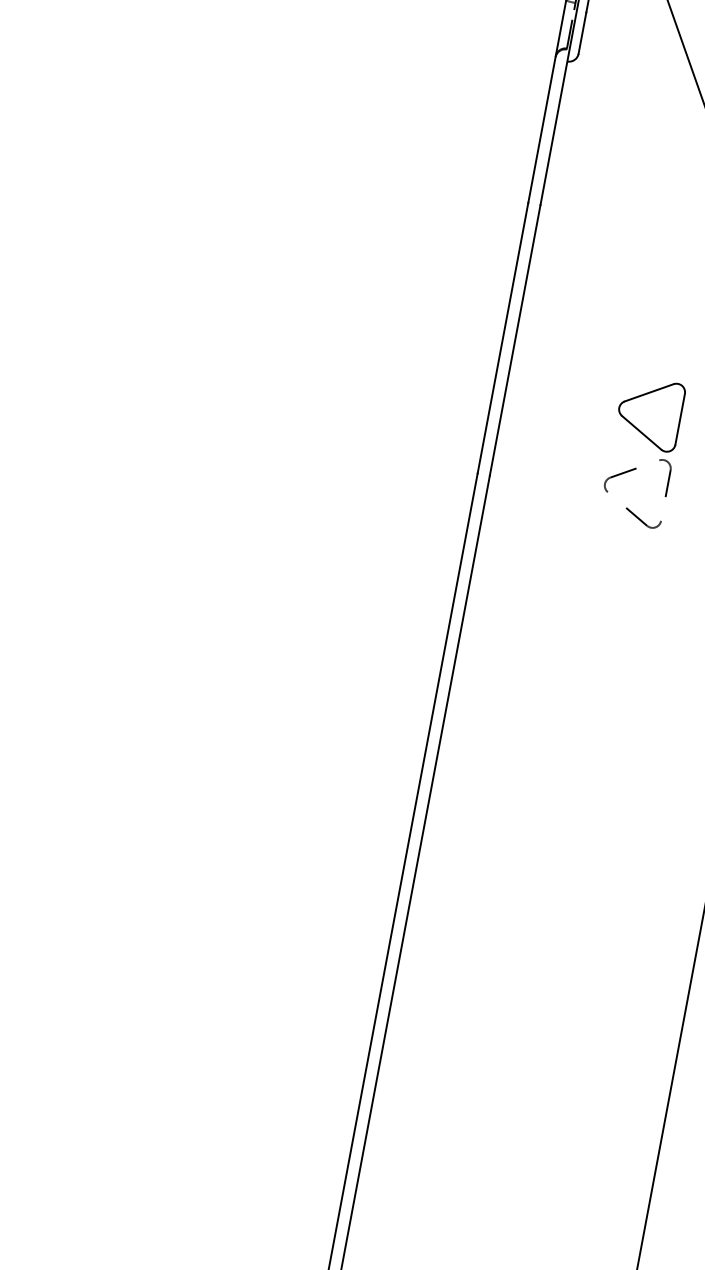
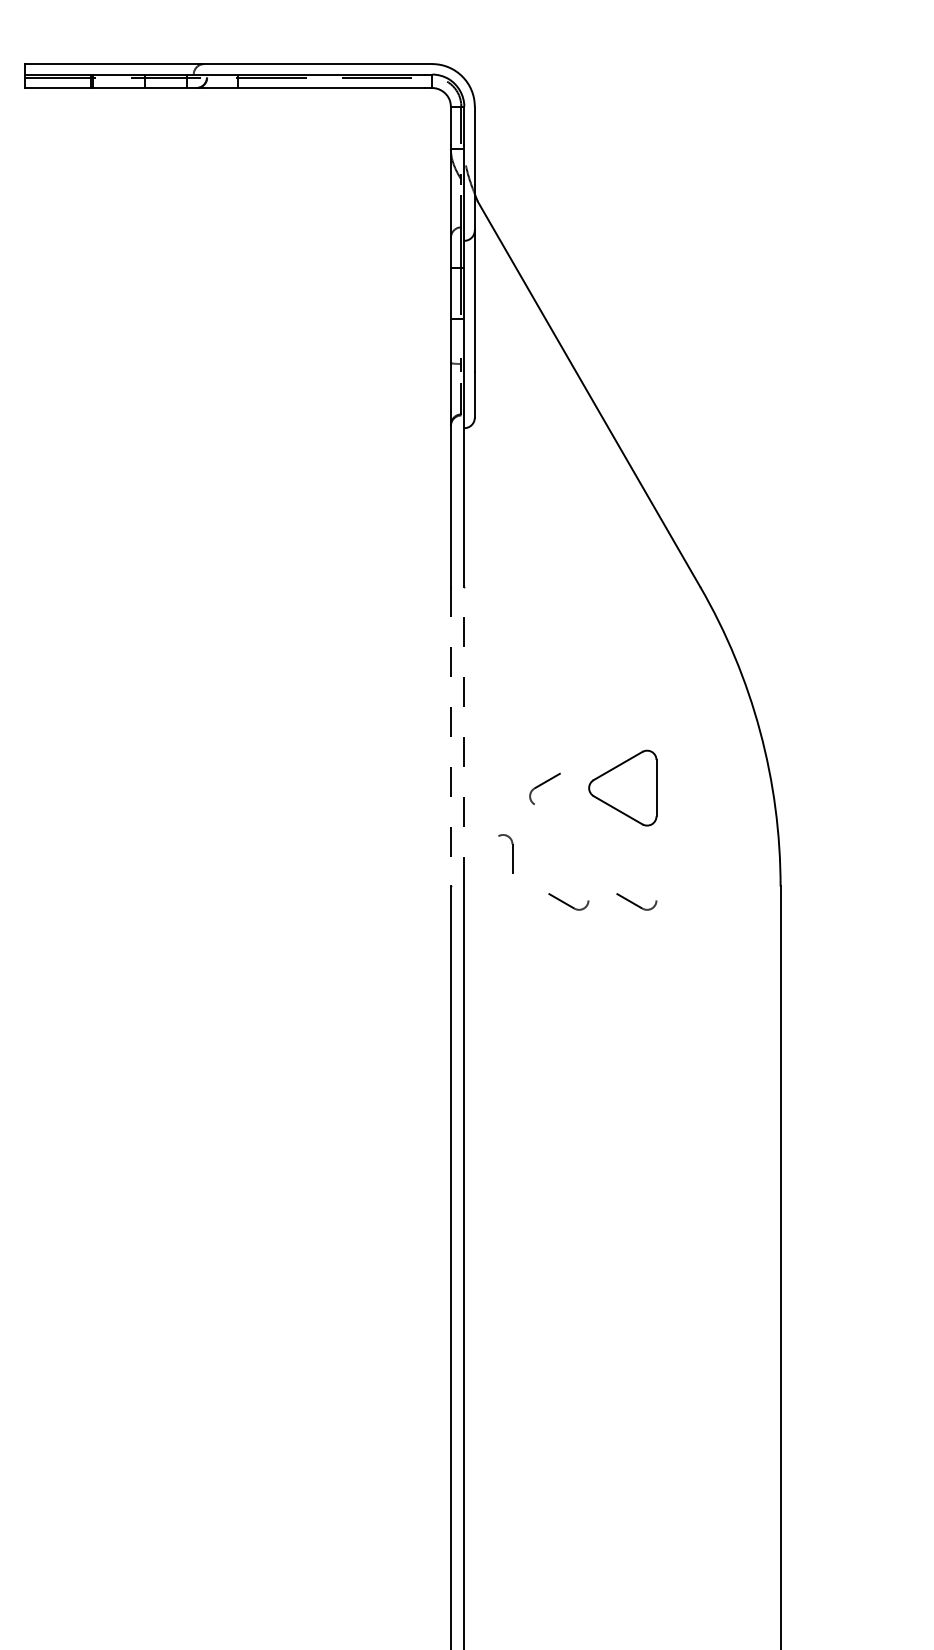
line: (502, 337) -> (450, 736), solid -> dashed
line: (515, 340) -> (464, 736), solid -> dashed
part: (669, 478) -> (512, 853), moved
part: (619, 479) -> (544, 788), moved
part: (581, 506) -> (568, 901), added

